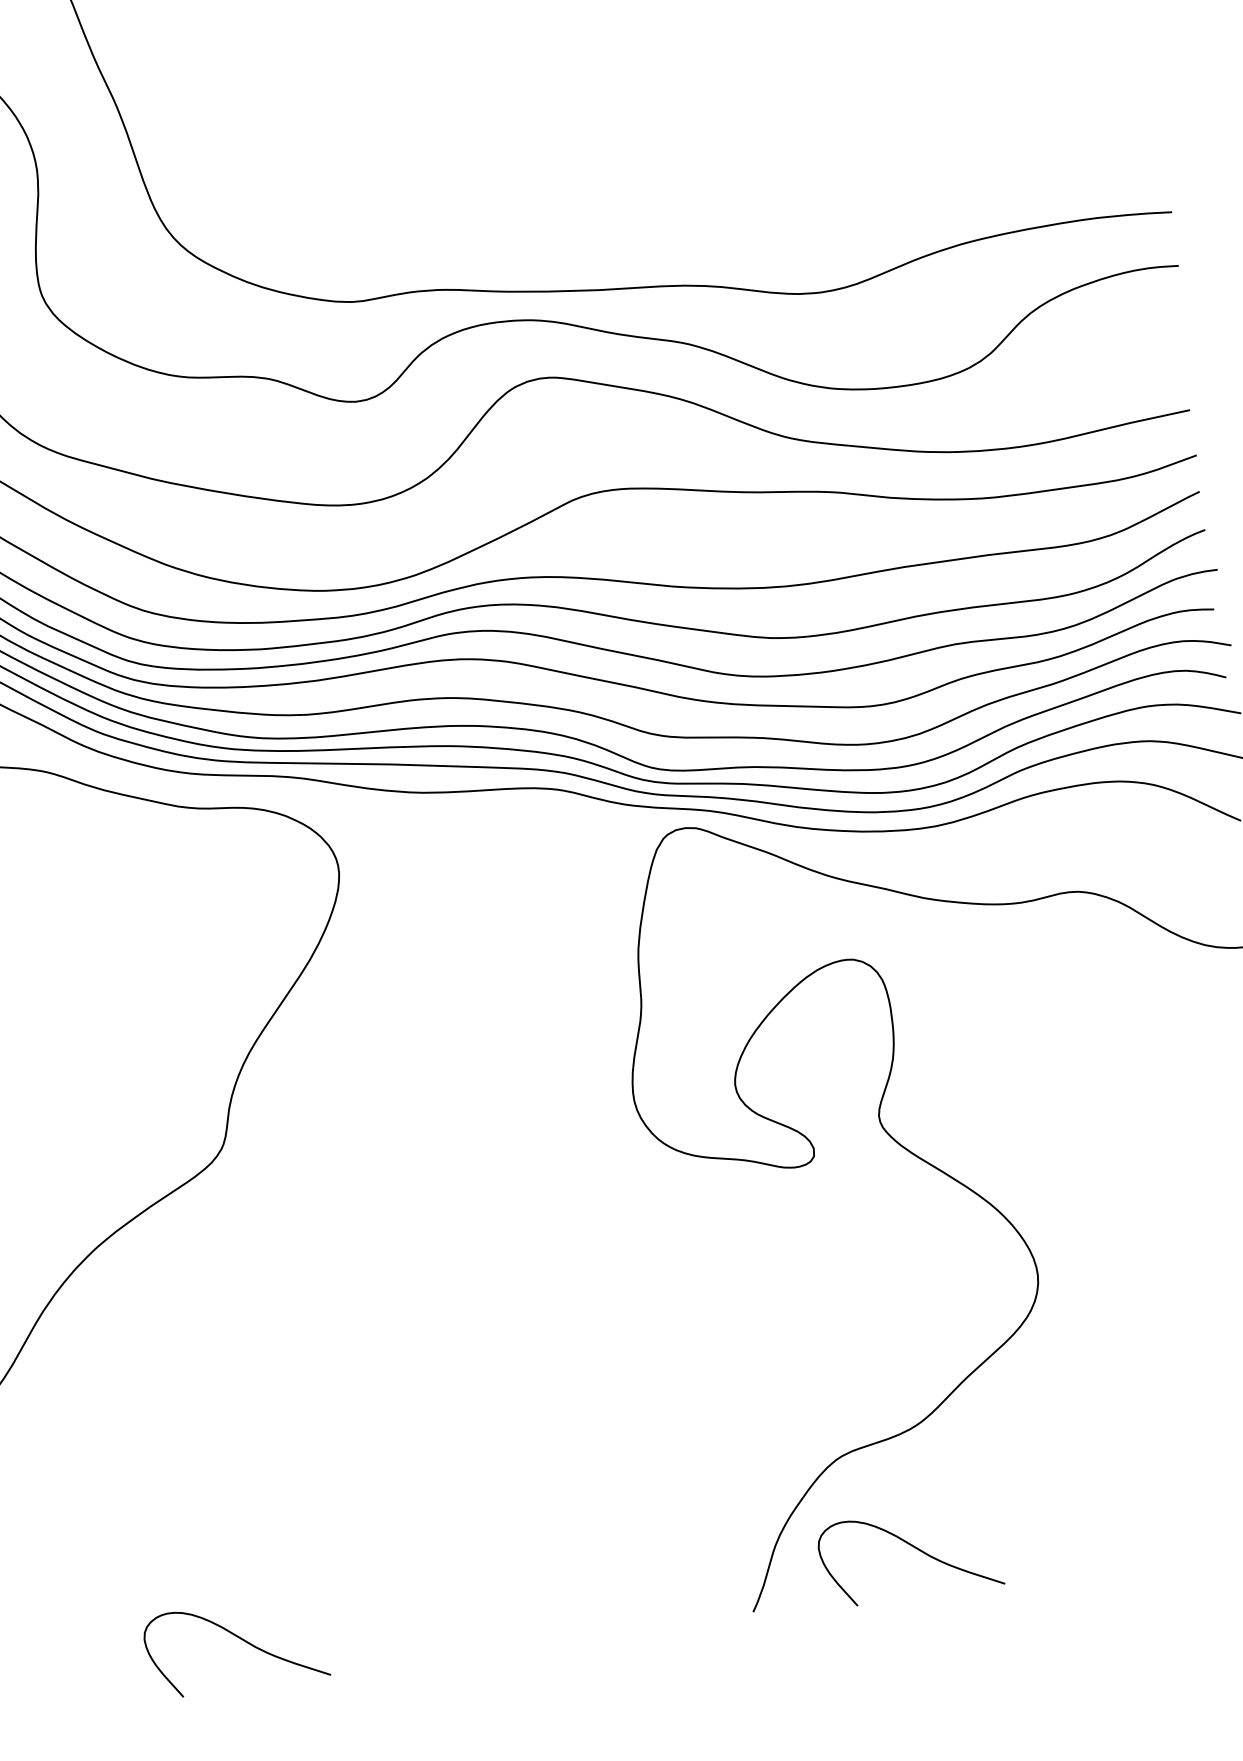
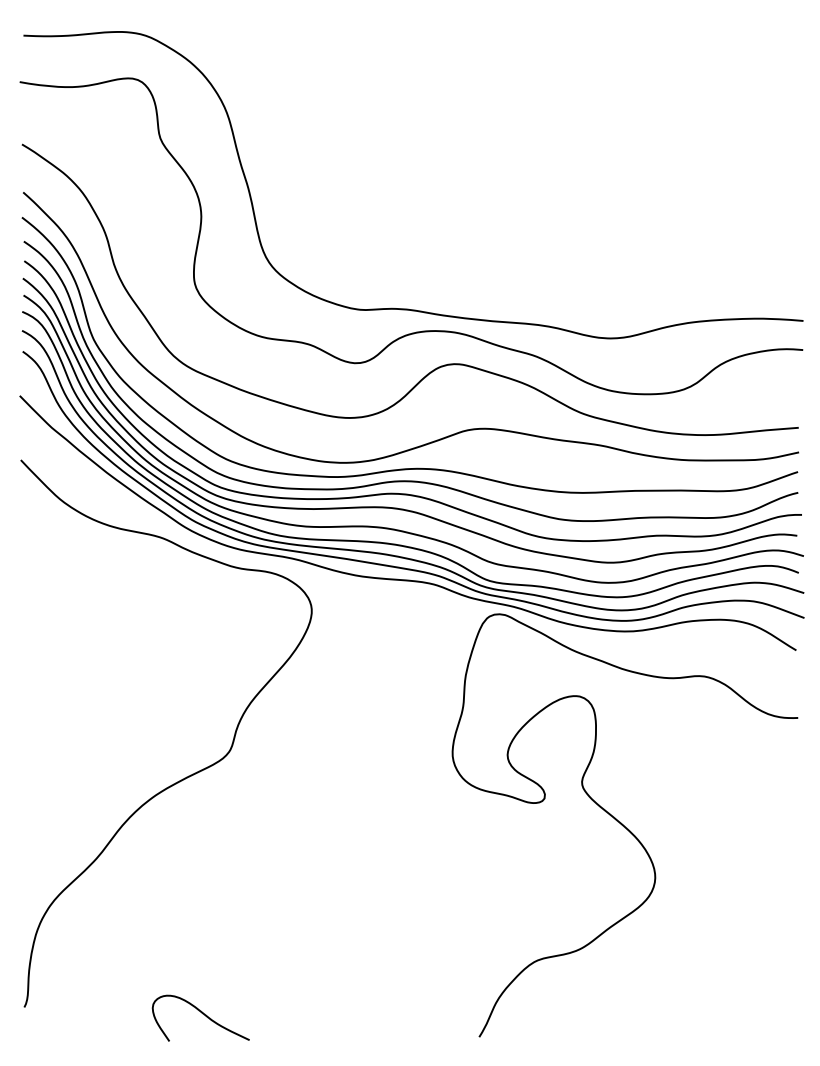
curve: (911, 1548) -> (568, 1014), removed

